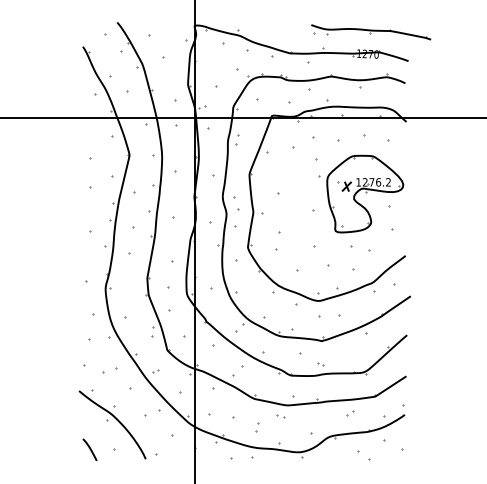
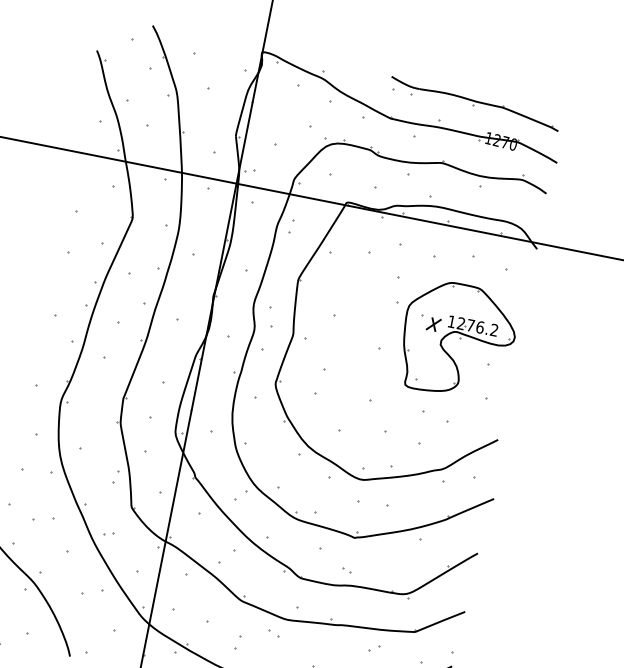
part: (371, 32) -> (475, 104), moved

